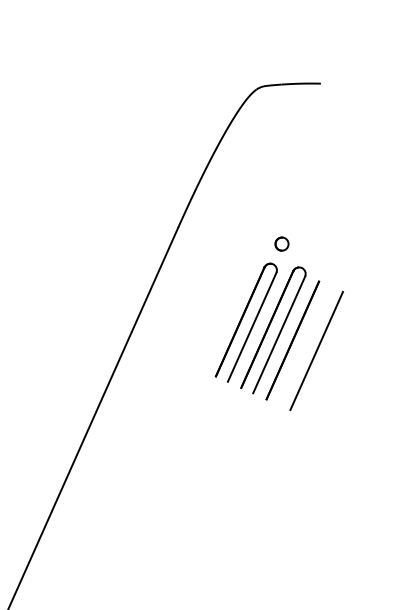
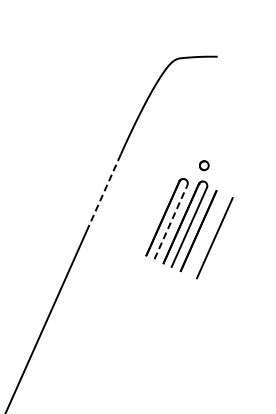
part: (282, 243) -> (204, 165), moved
line: (154, 280) -> (104, 190), solid -> dashed
line: (252, 326) -> (171, 221), solid -> dashed

